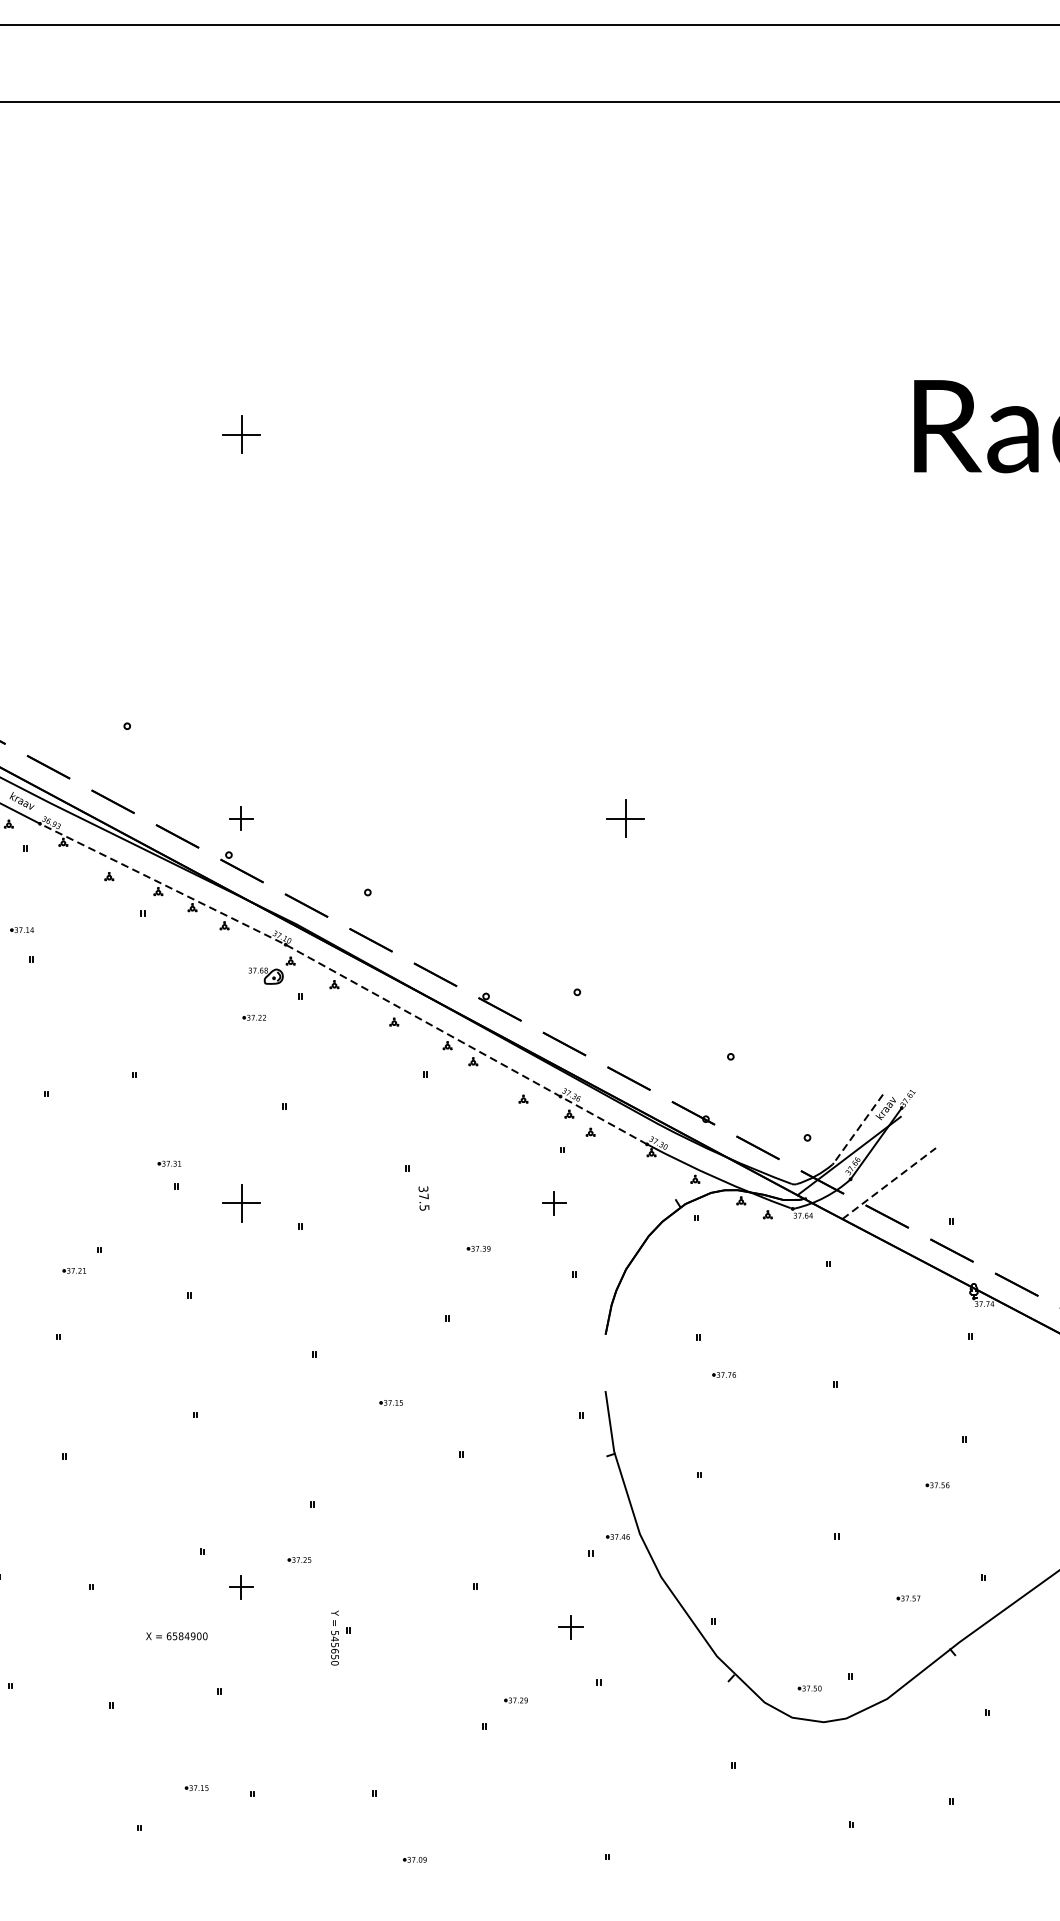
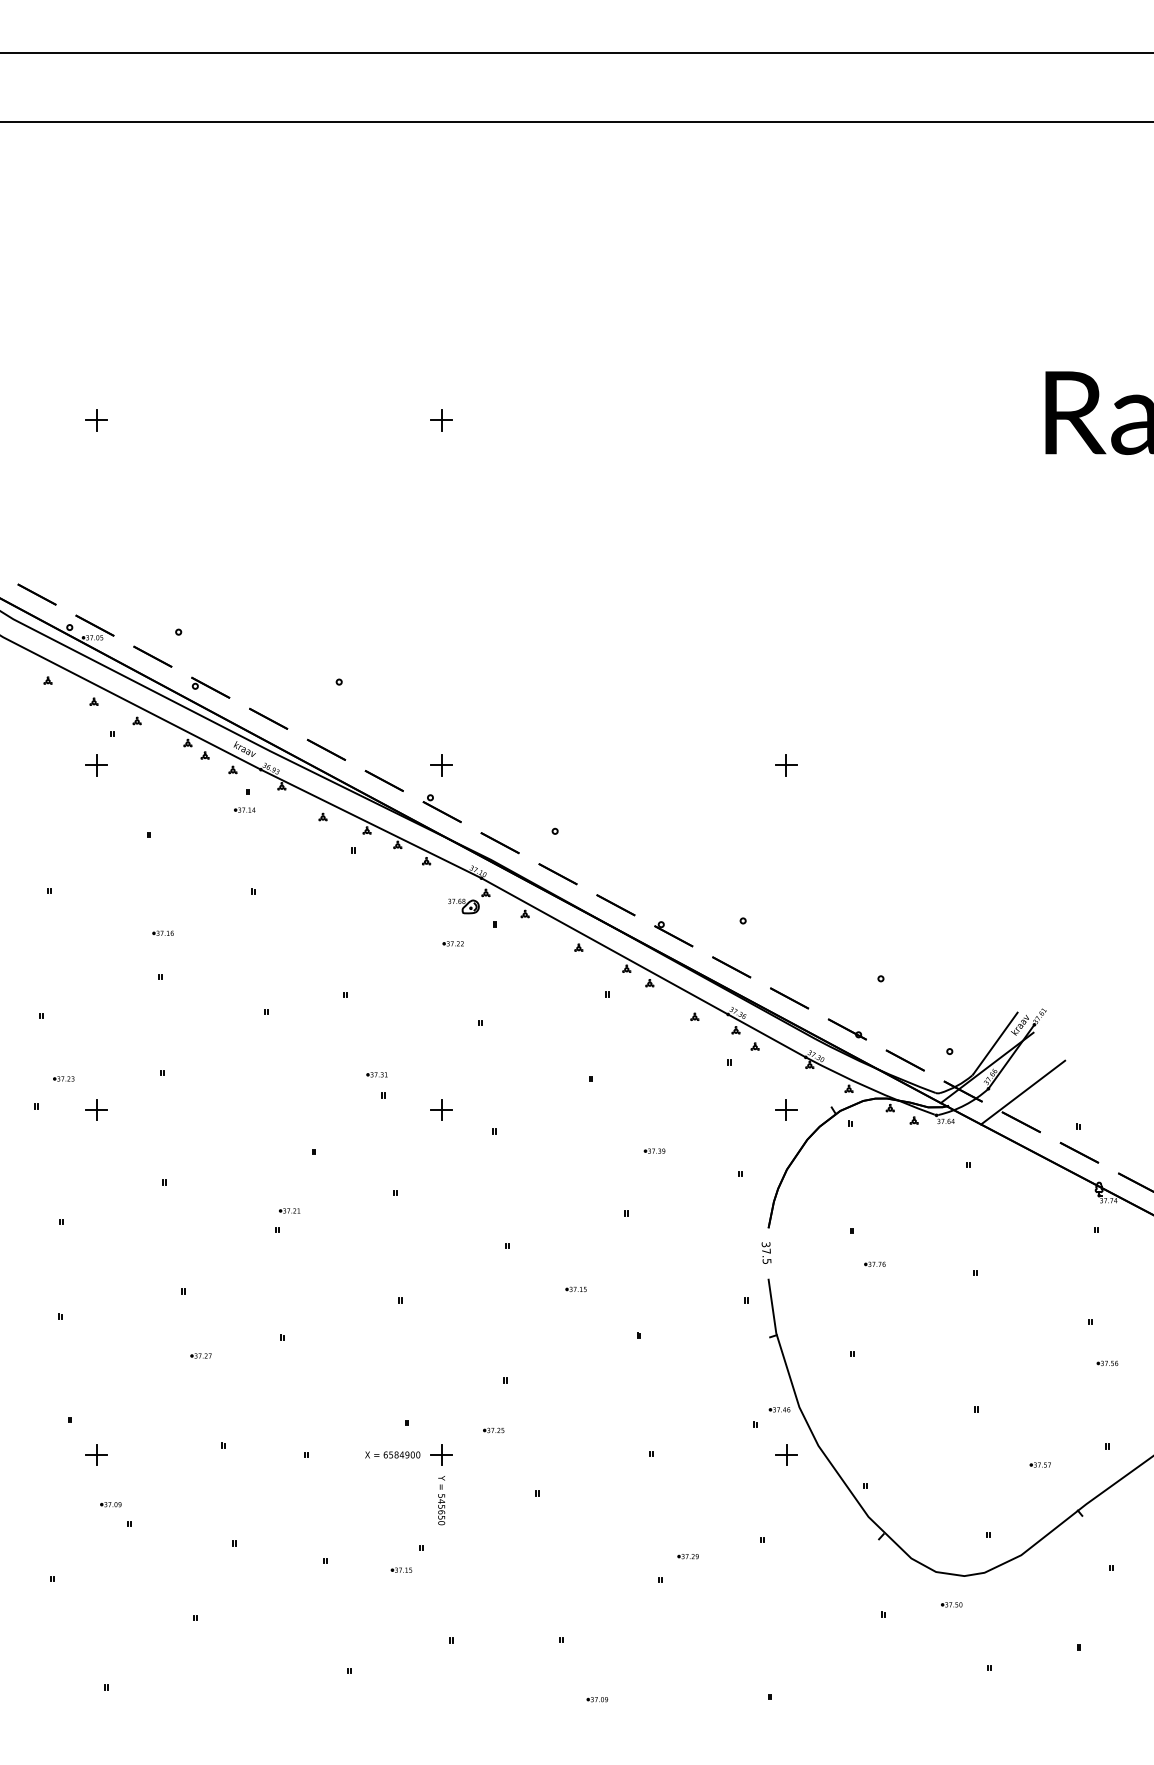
part: (241, 434) -> (441, 420), size x0.62
part: (625, 819) -> (786, 765), size x0.62
part: (21, 929) -> (244, 809), moved
line: (345, 978) -> (535, 908), dashed -> solid
line: (858, 1128) -> (995, 1043), dashed -> solid
line: (889, 1183) -> (1023, 1092), dashed -> solid
text: (423, 1197) -> (766, 1252), moved
part: (241, 1202) -> (441, 1109), size x0.62
part: (554, 1202) -> (786, 1109), moved
part: (74, 1270) -> (289, 1210), moved
part: (937, 1484) -> (1107, 1362), moved
part: (570, 1626) -> (786, 1454), moved
text: (176, 1635) -> (392, 1454), moved
text: (334, 1638) -> (441, 1500), moved
part: (809, 1688) -> (951, 1604), moved
part: (196, 1787) -> (401, 1569), moved

